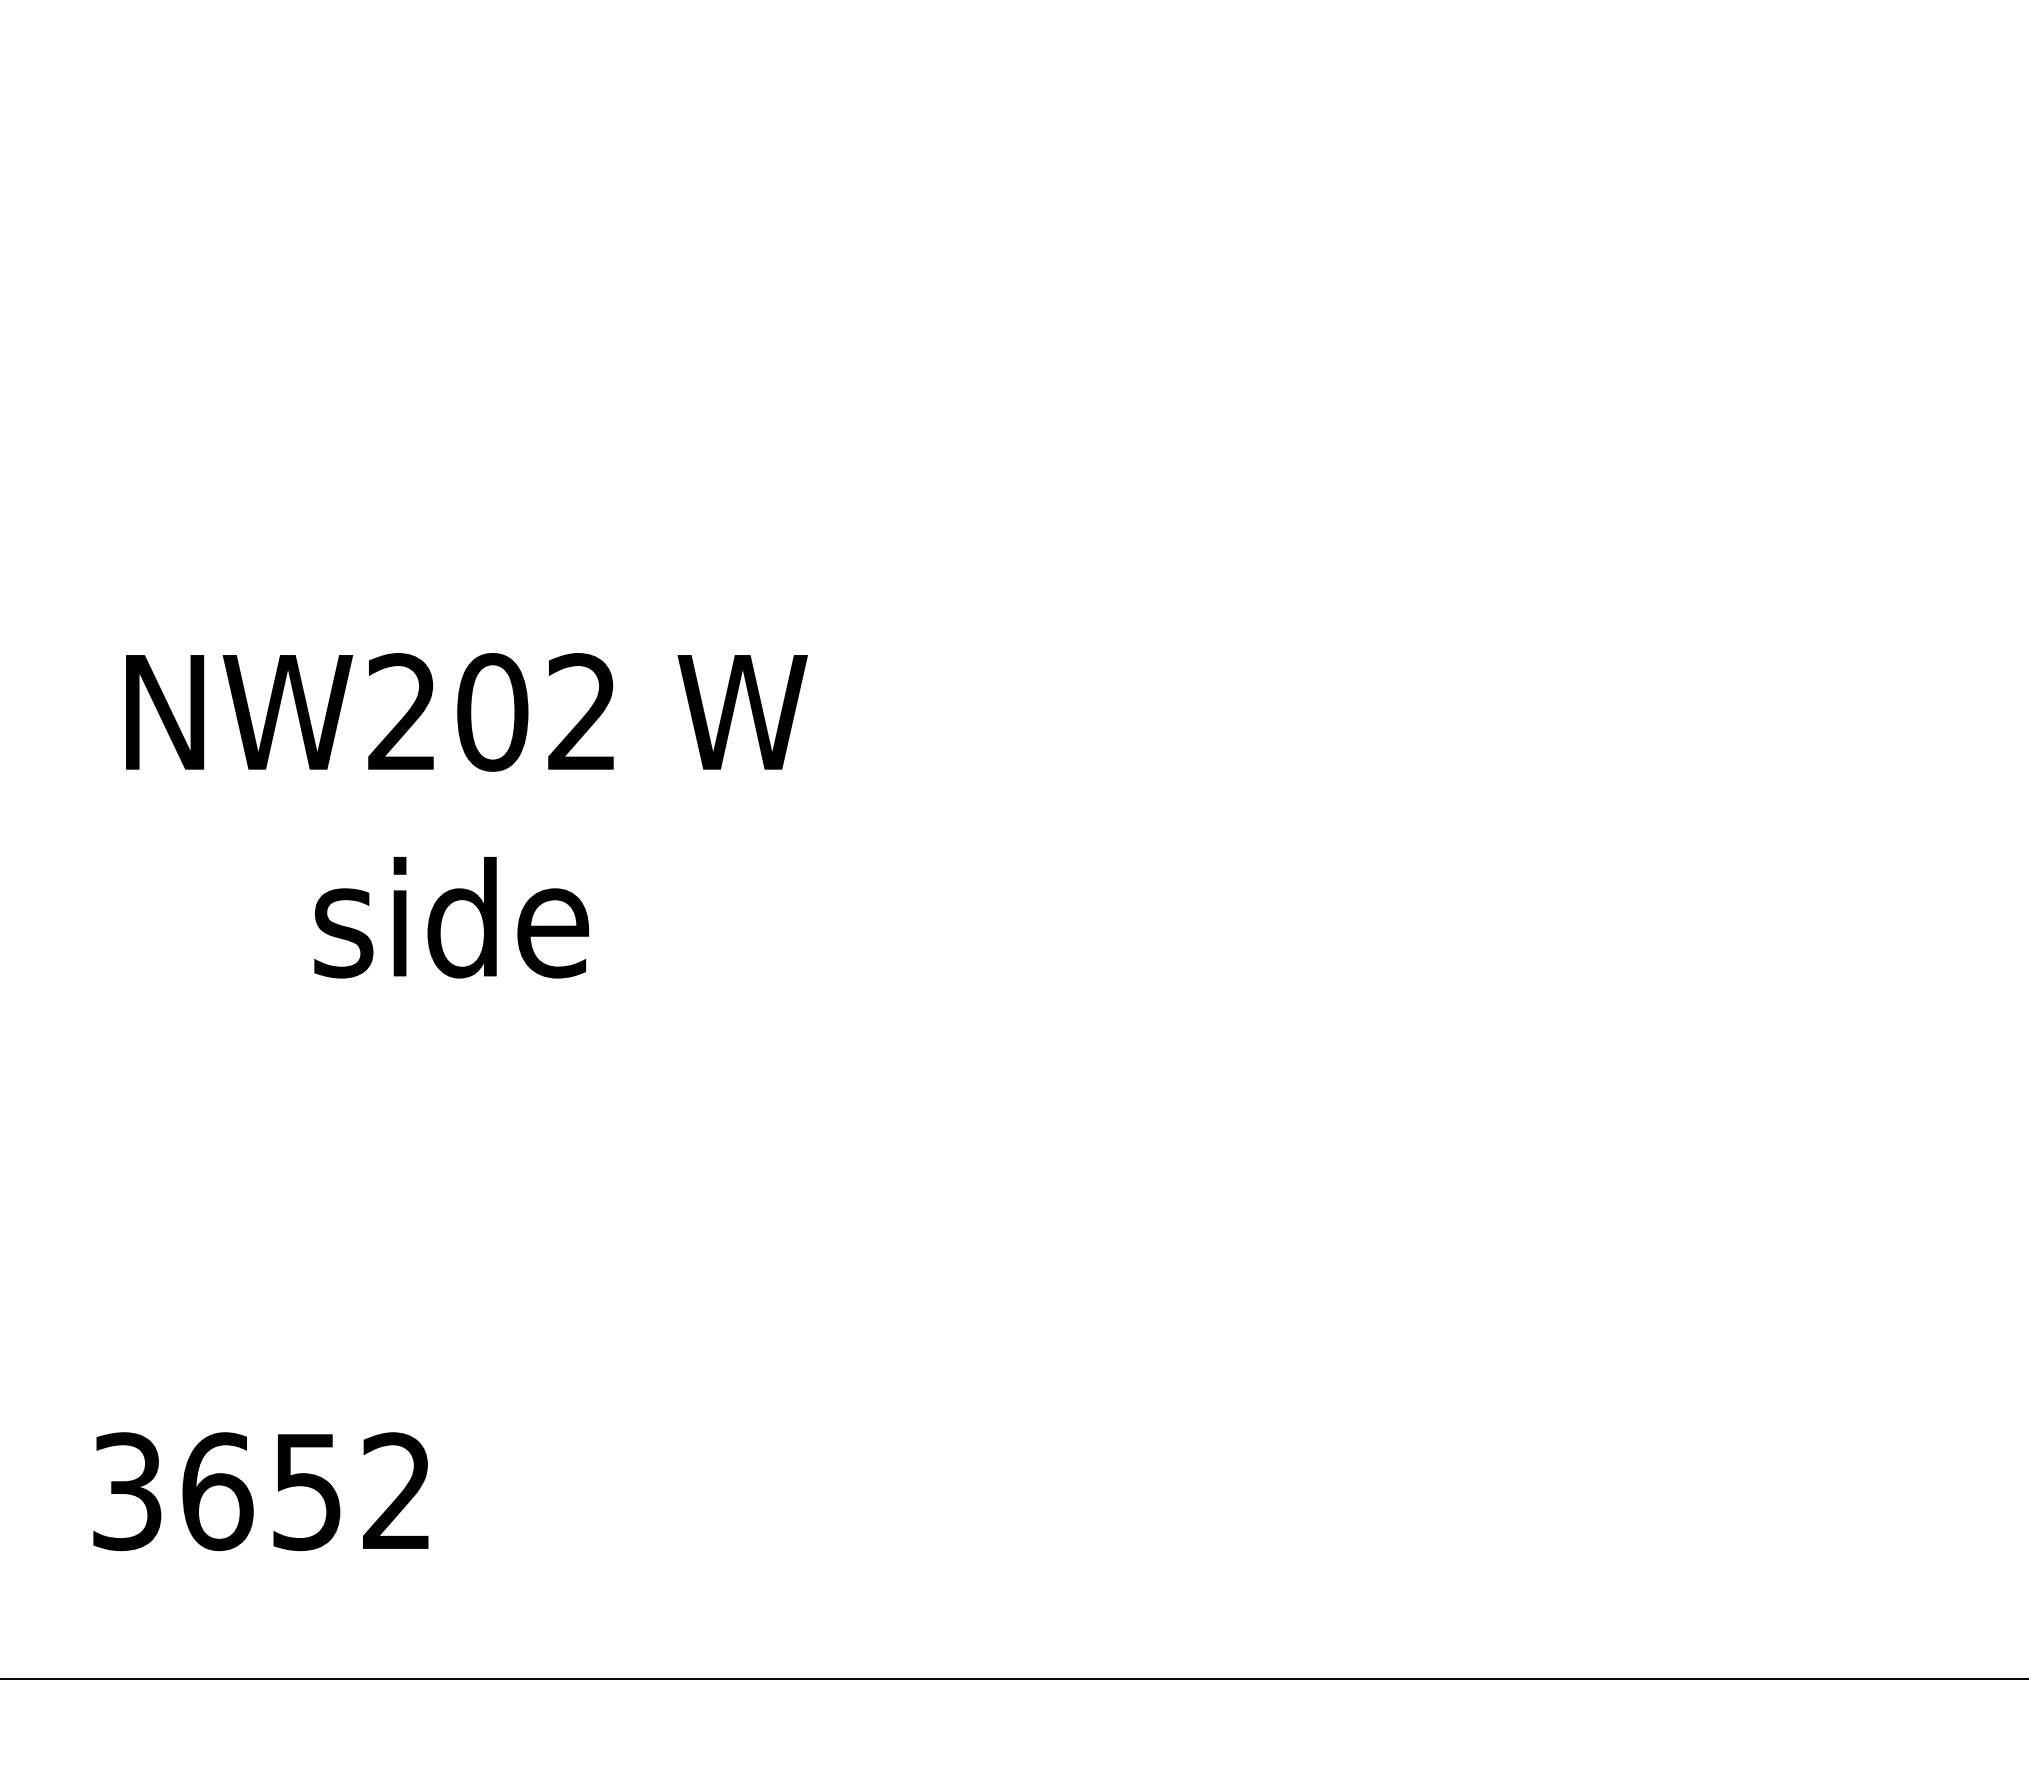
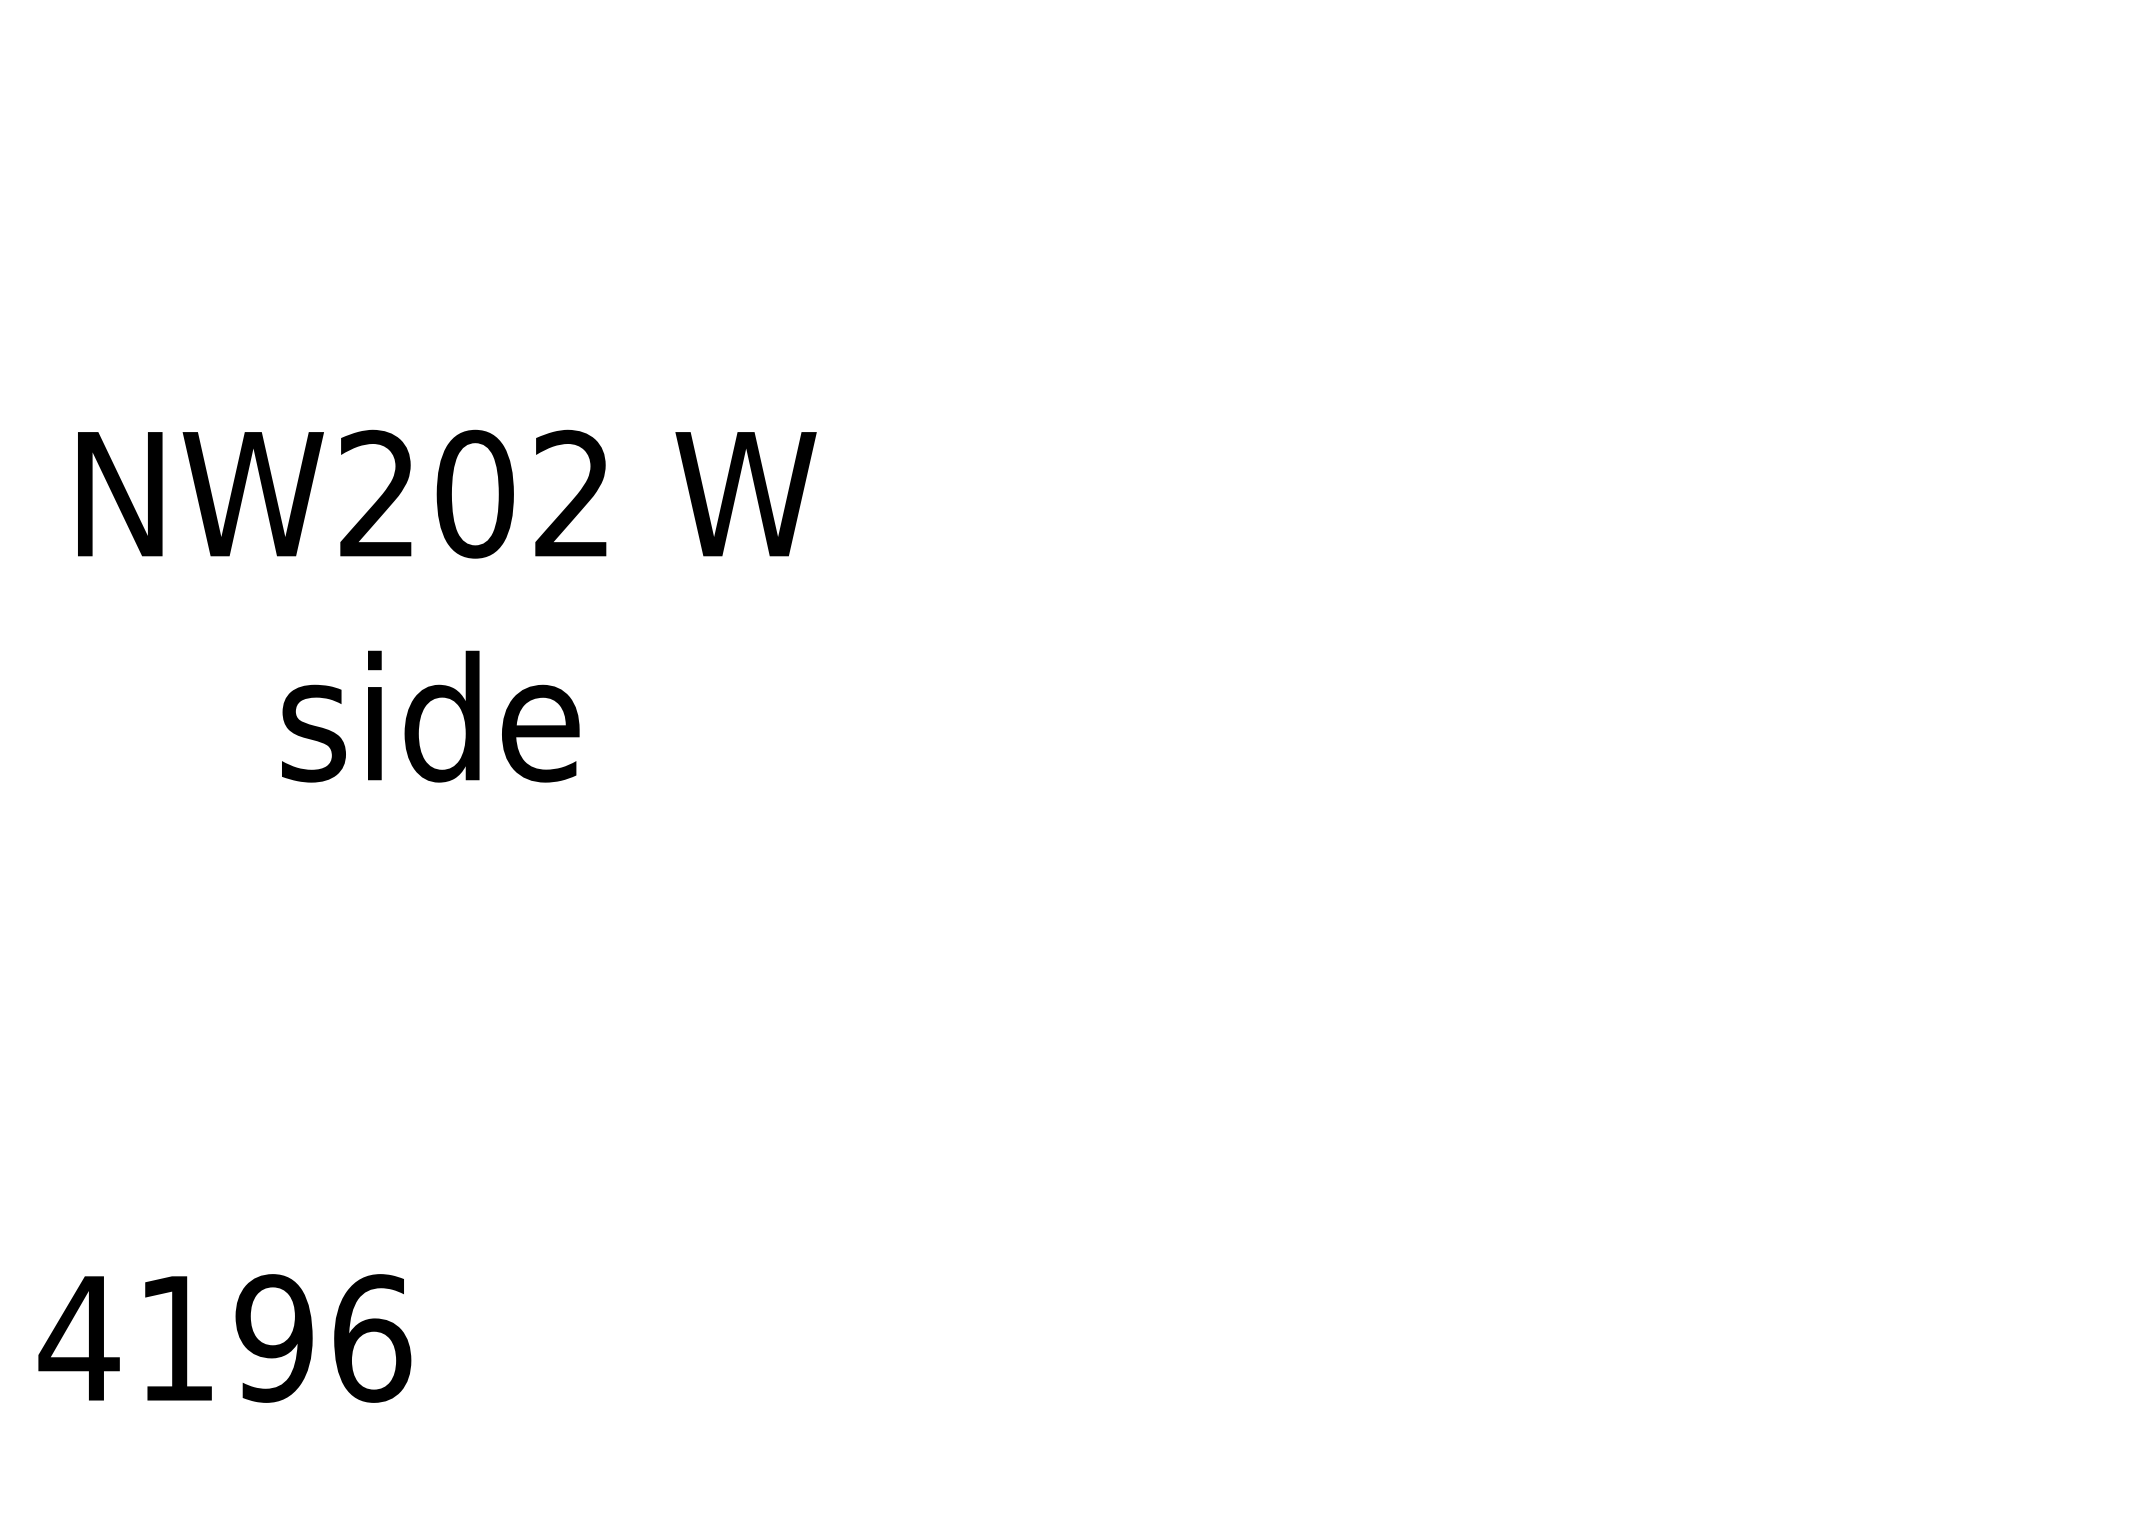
text: (261, 1491) -> (224, 1338), 3652 -> 4196

